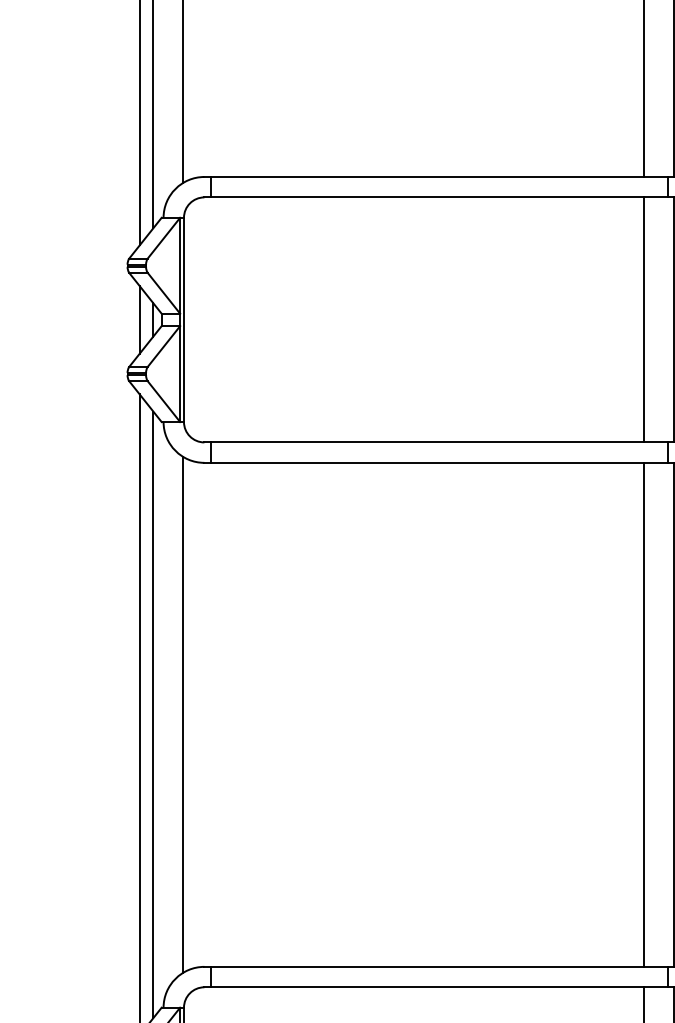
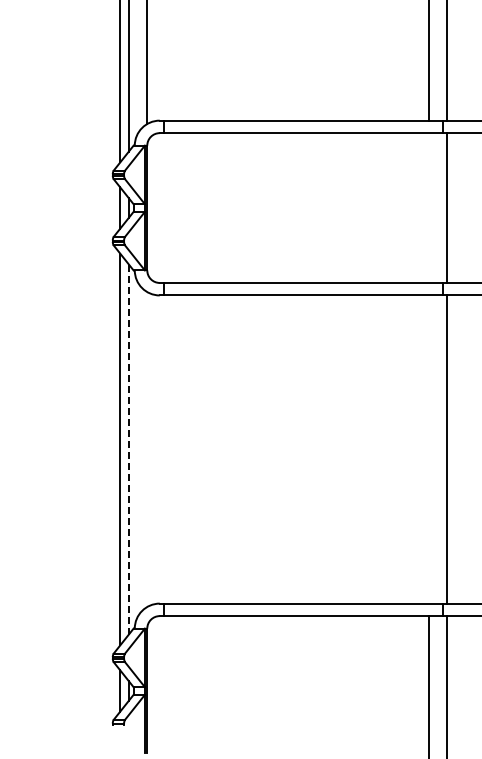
line: (643, 319) -> (428, 207), removed
line: (153, 714) -> (128, 449), solid -> dashed
line: (182, 714) -> (146, 449), removed
line: (643, 714) -> (428, 449), removed

